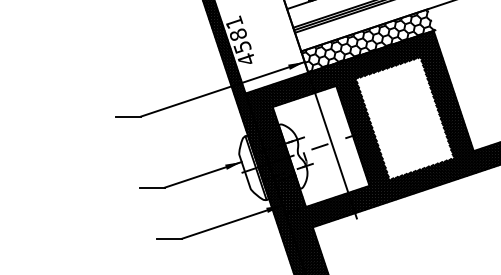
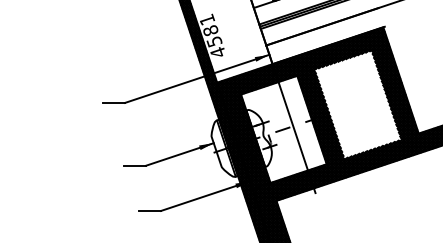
hatch: (368, 40) -> (325, 35), removed

